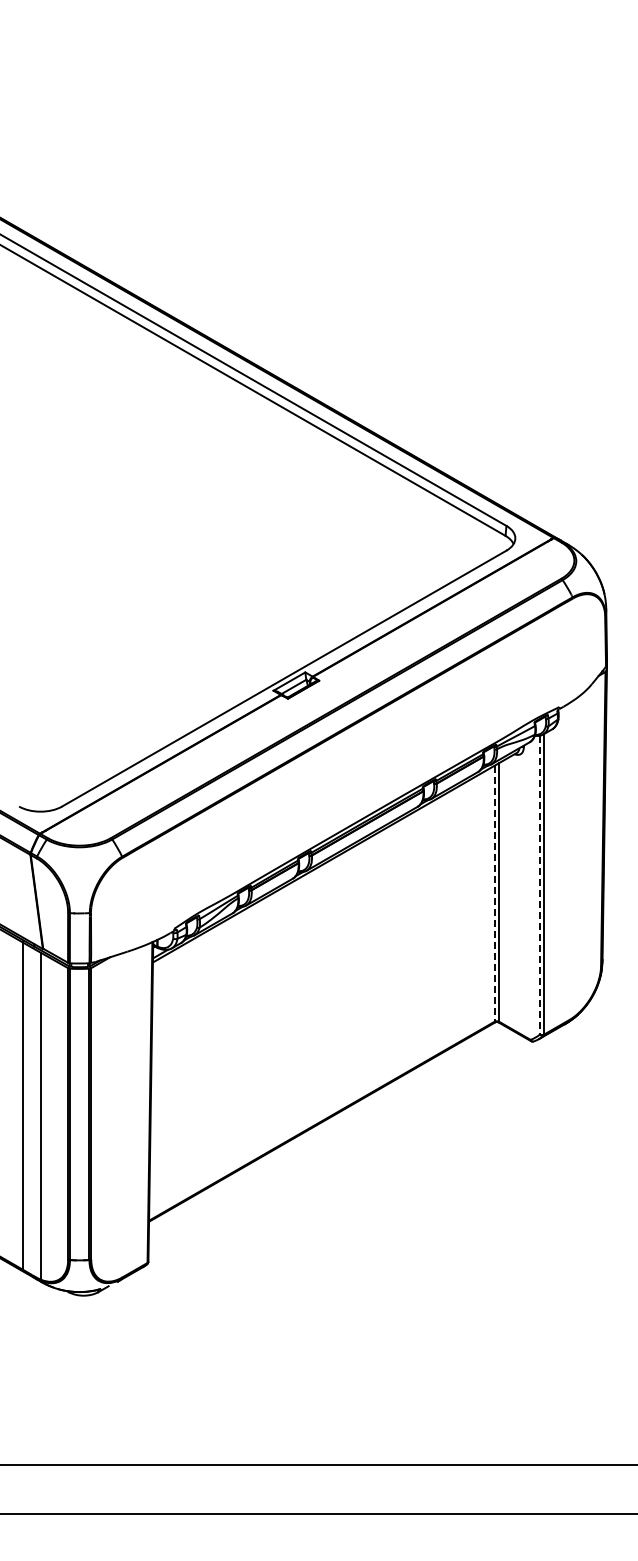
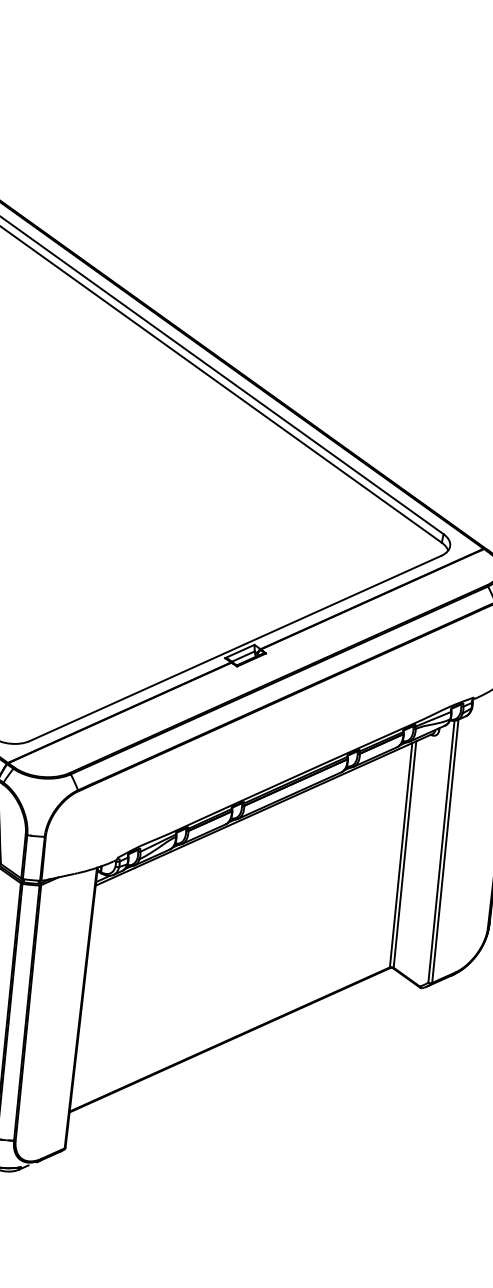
line: (539, 885) -> (441, 852), dashed -> solid
line: (494, 894) -> (400, 855), dashed -> solid

